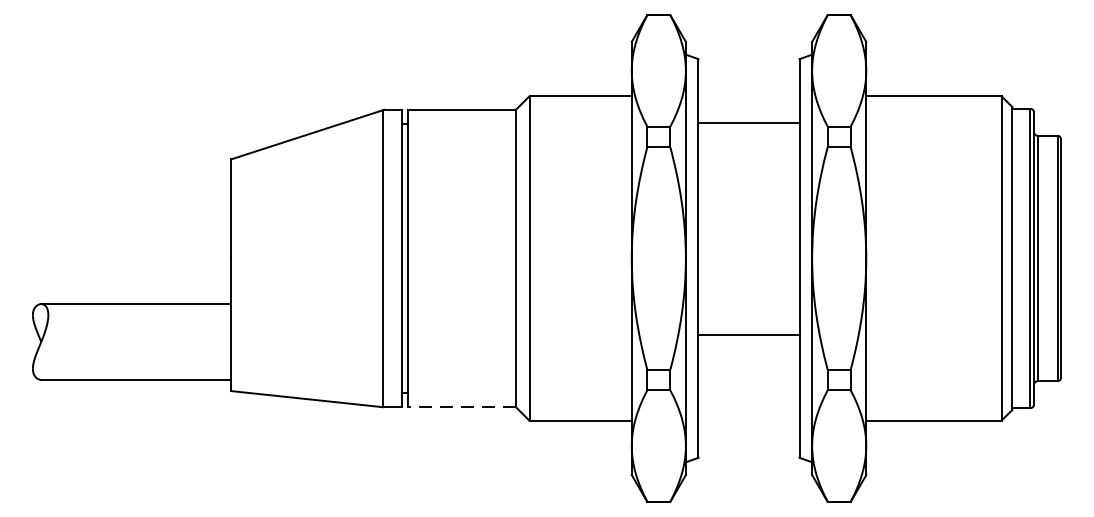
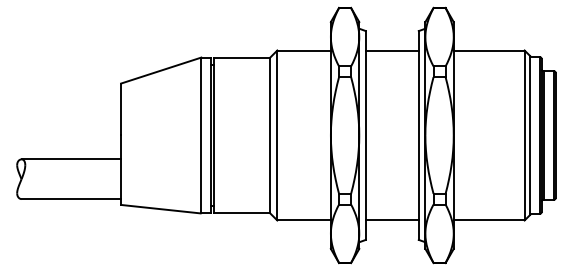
line: (747, 122) -> (391, 50), moved
line: (747, 334) -> (391, 220), moved
line: (461, 407) -> (241, 213), dashed -> solid

